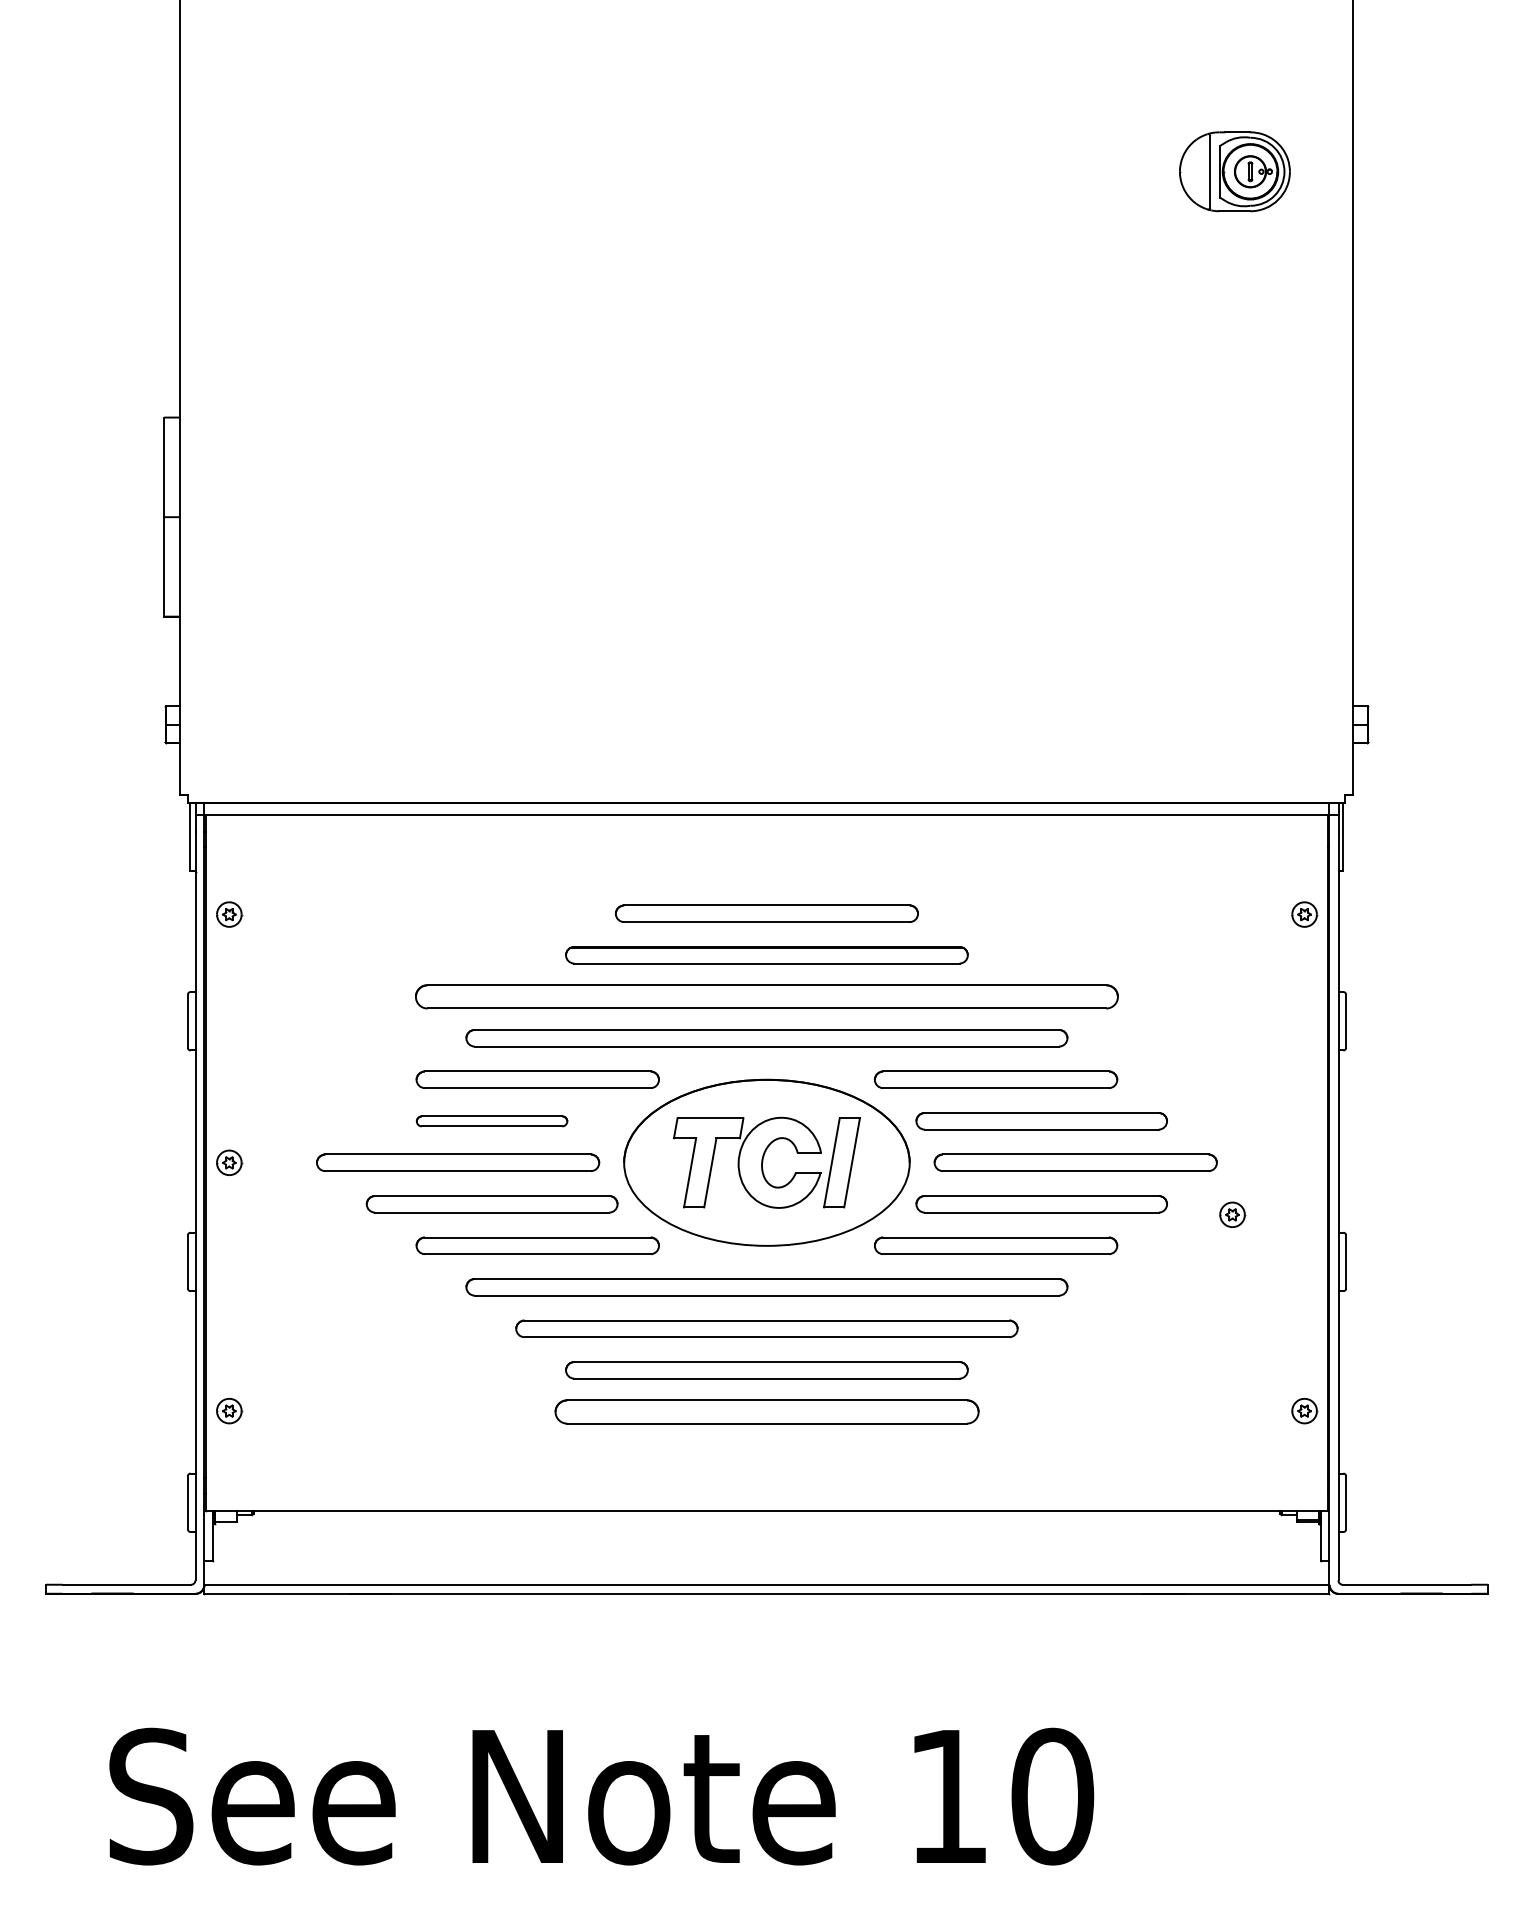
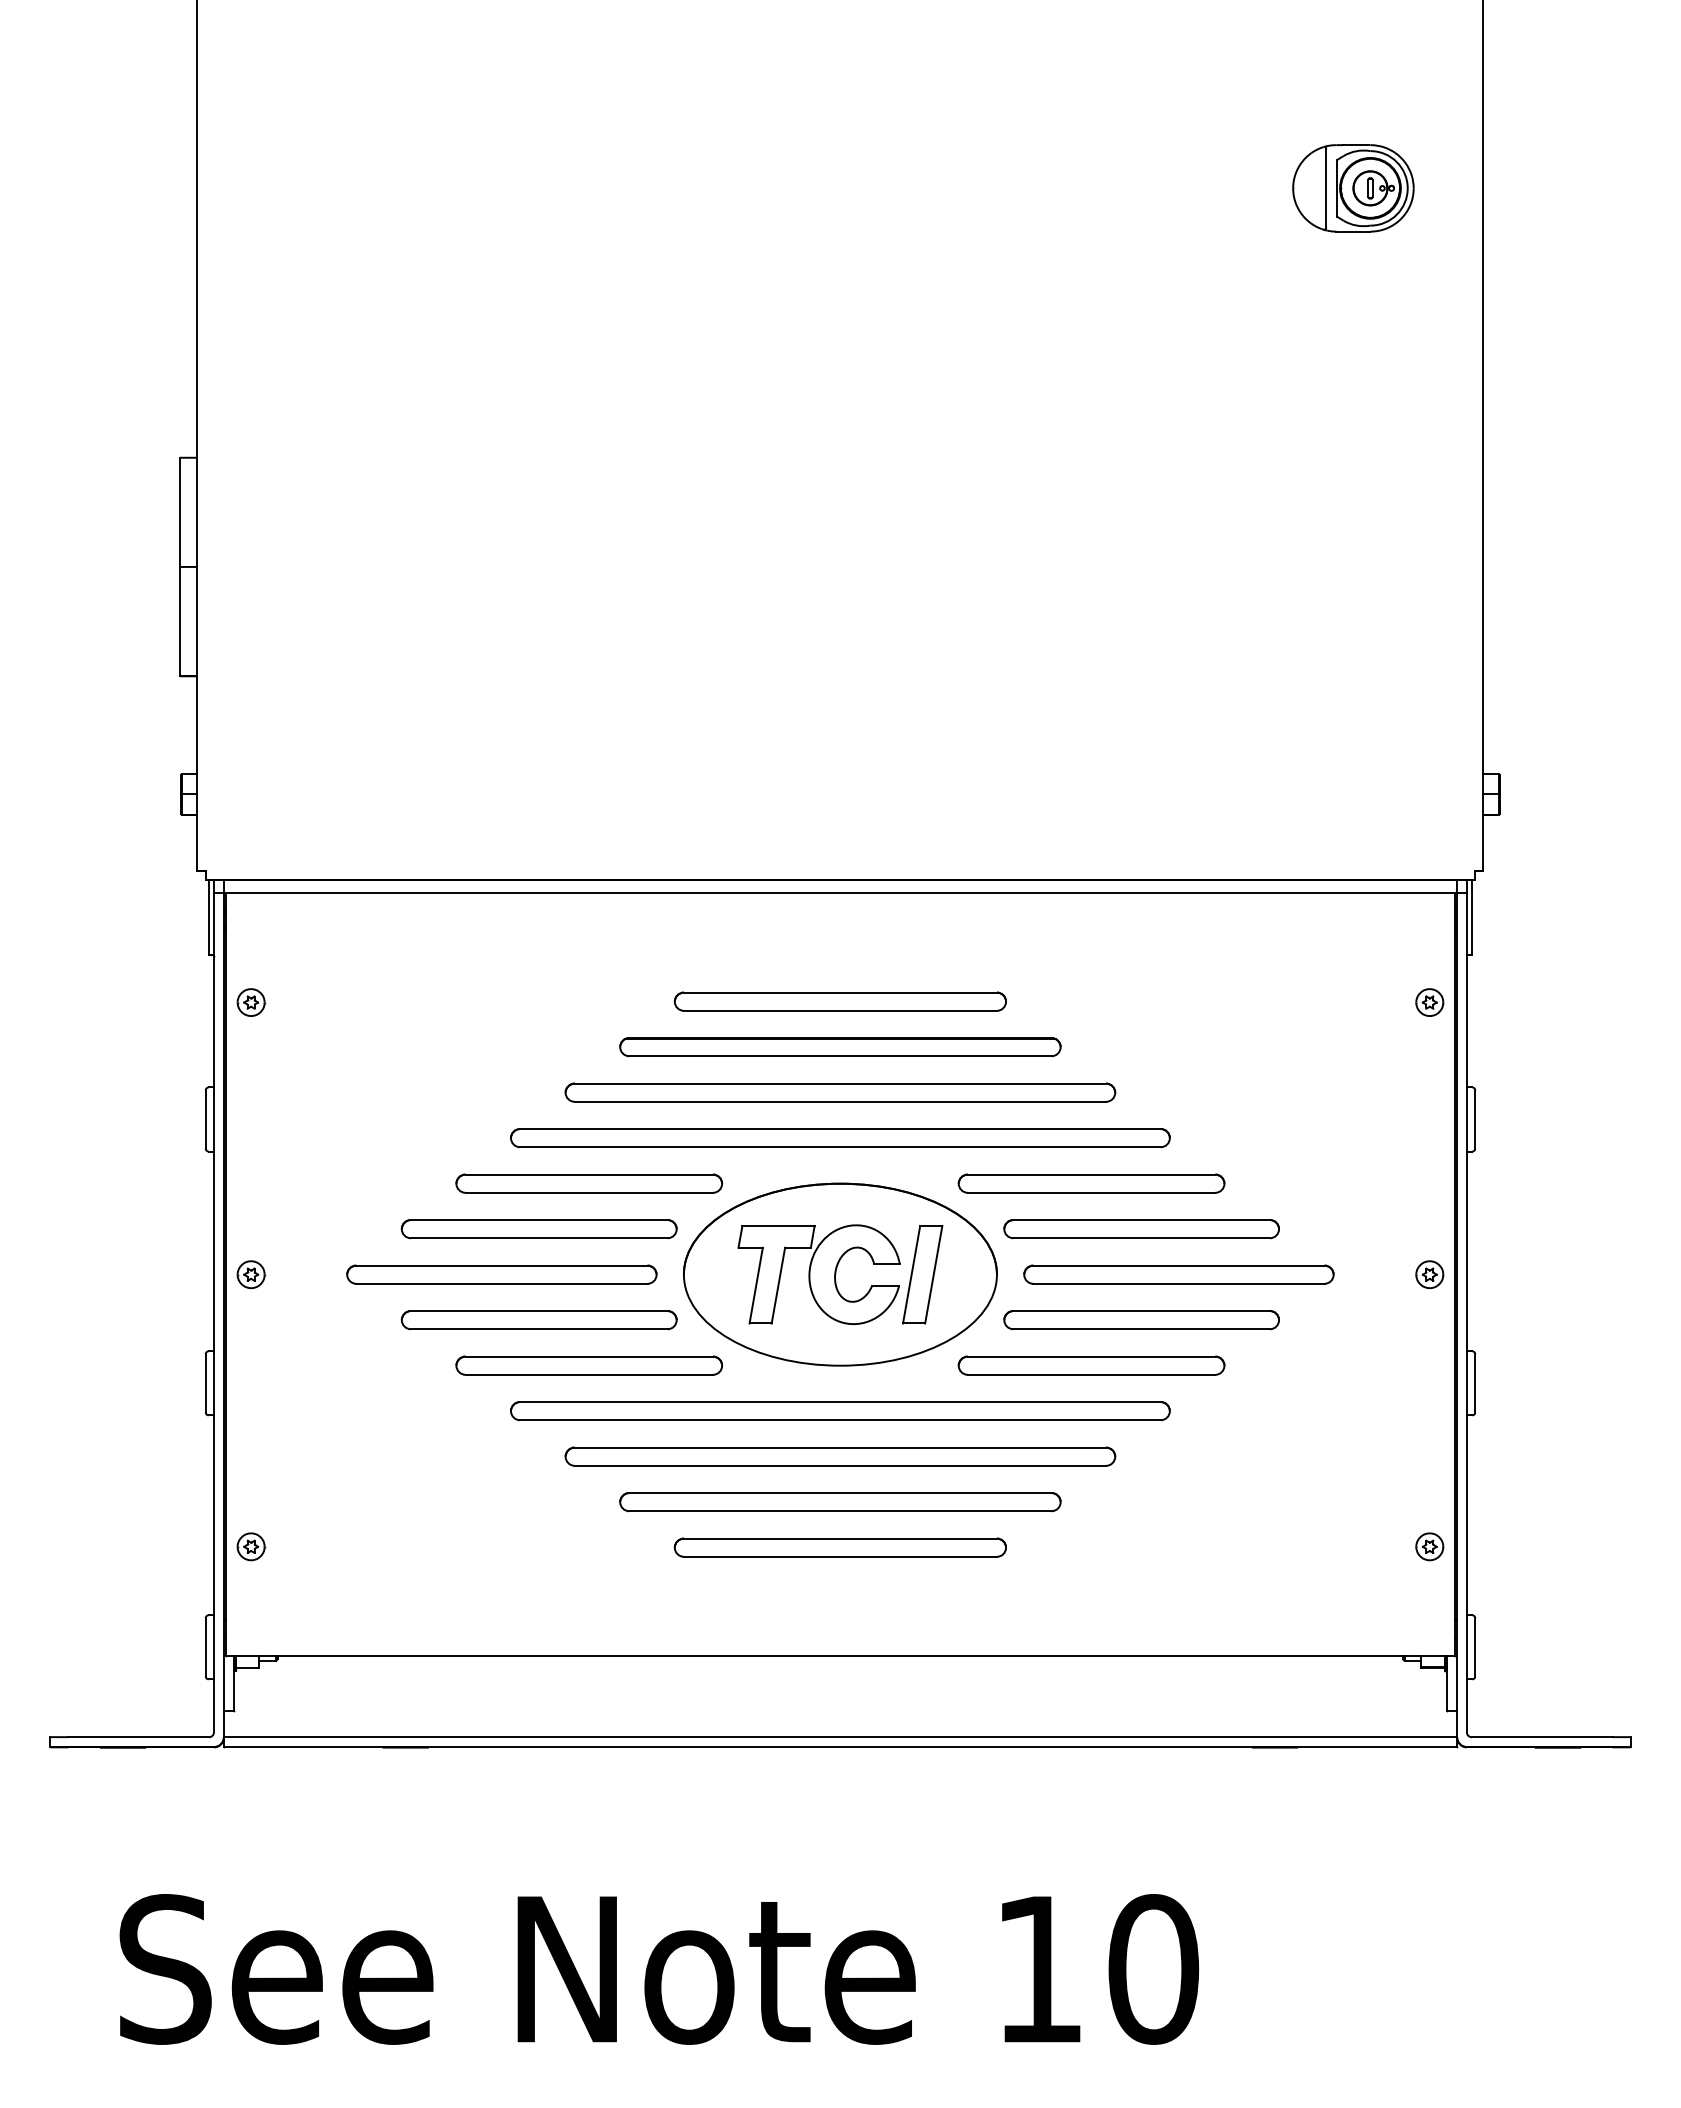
part: (767, 996) -> (840, 1092), size x0.71
part: (491, 1121) -> (538, 1229), size x1.67
part: (1232, 1214) -> (1429, 1274), moved
part: (766, 1411) -> (839, 1547), size x0.71

